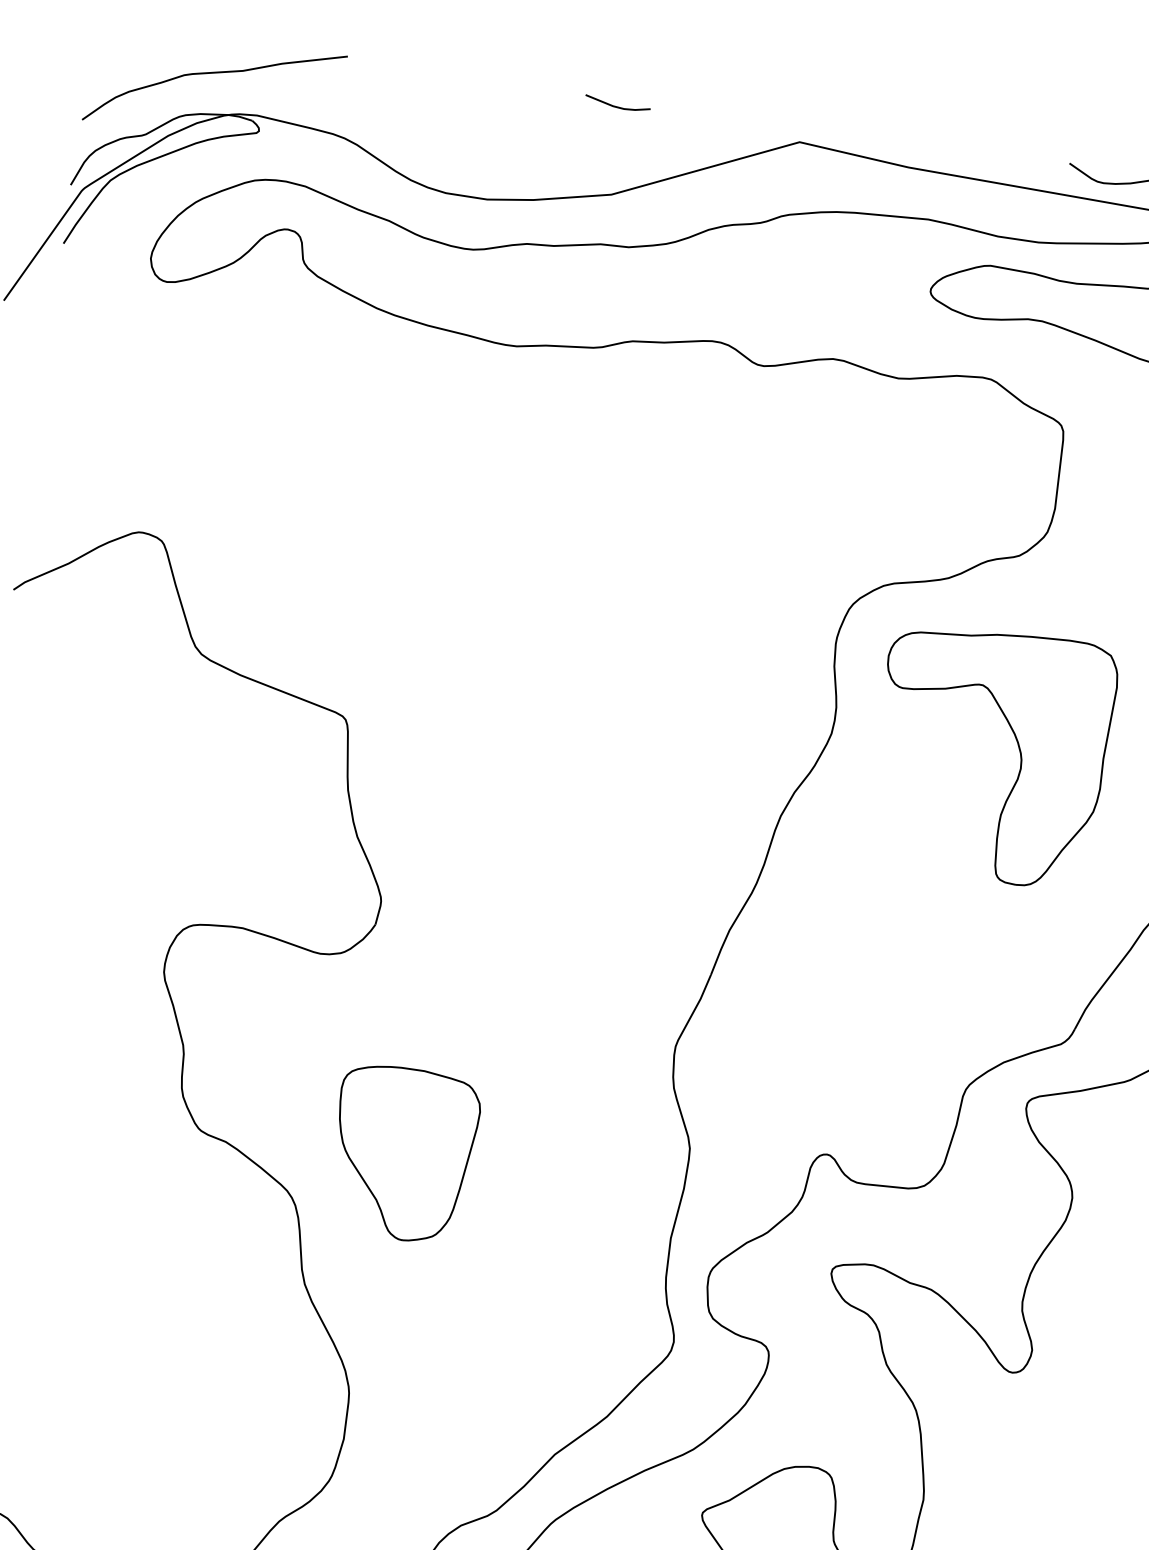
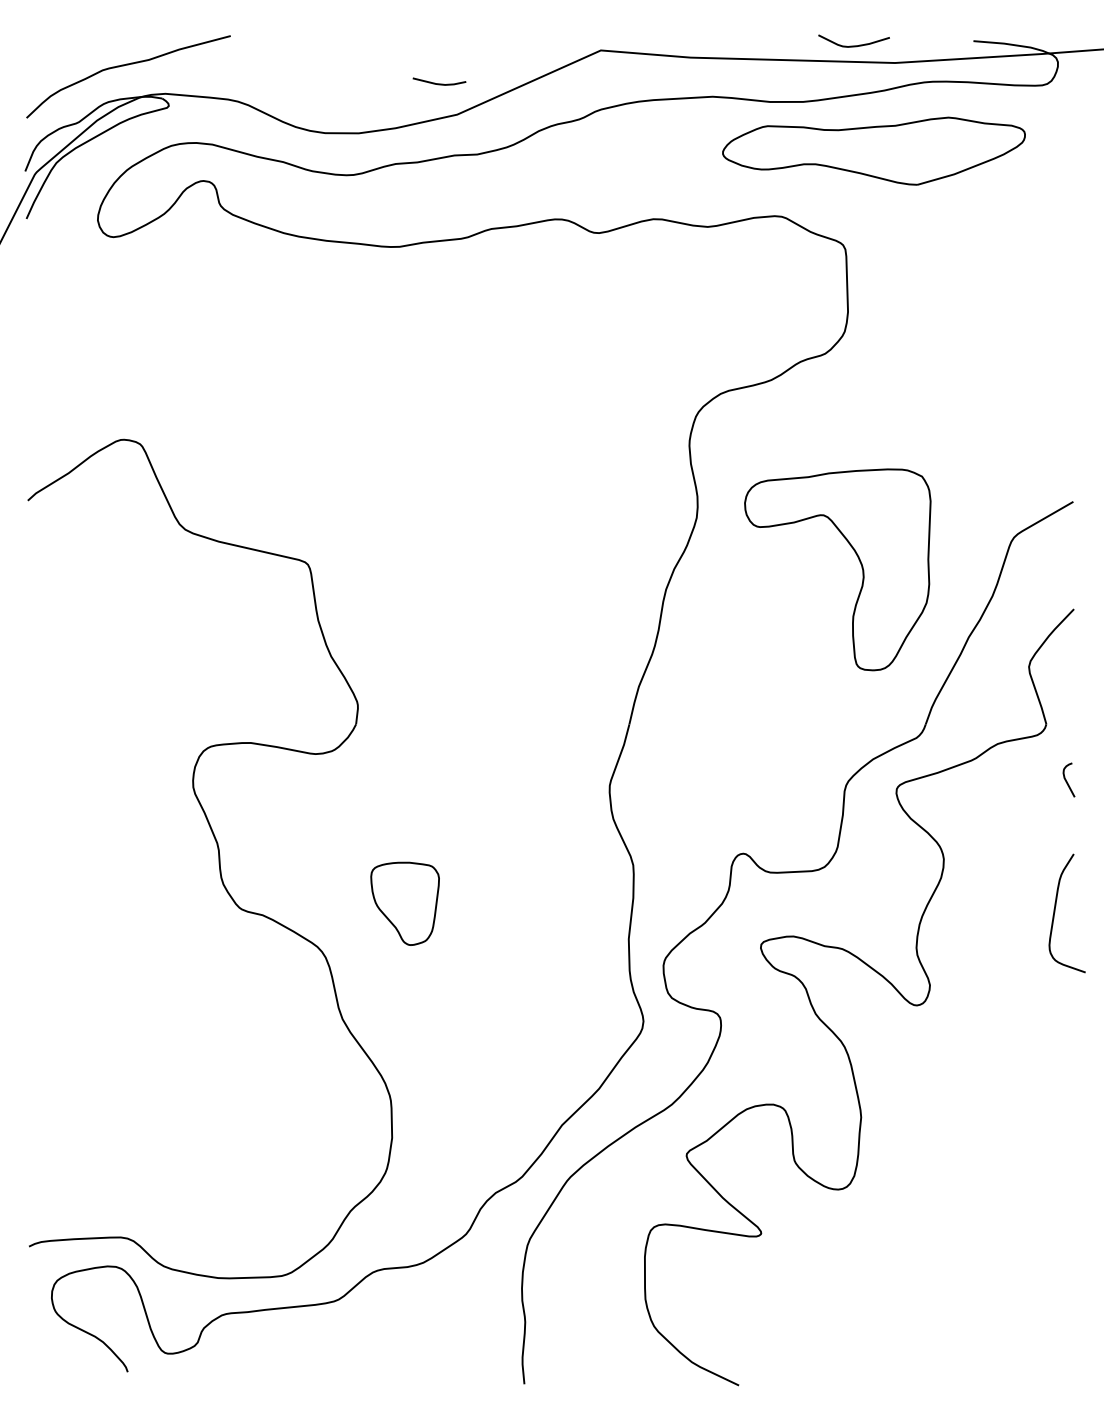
line: (617, 106) -> (439, 83), moved
part: (1018, 749) -> (859, 562), moved
part: (401, 1153) -> (404, 903), size x0.6

